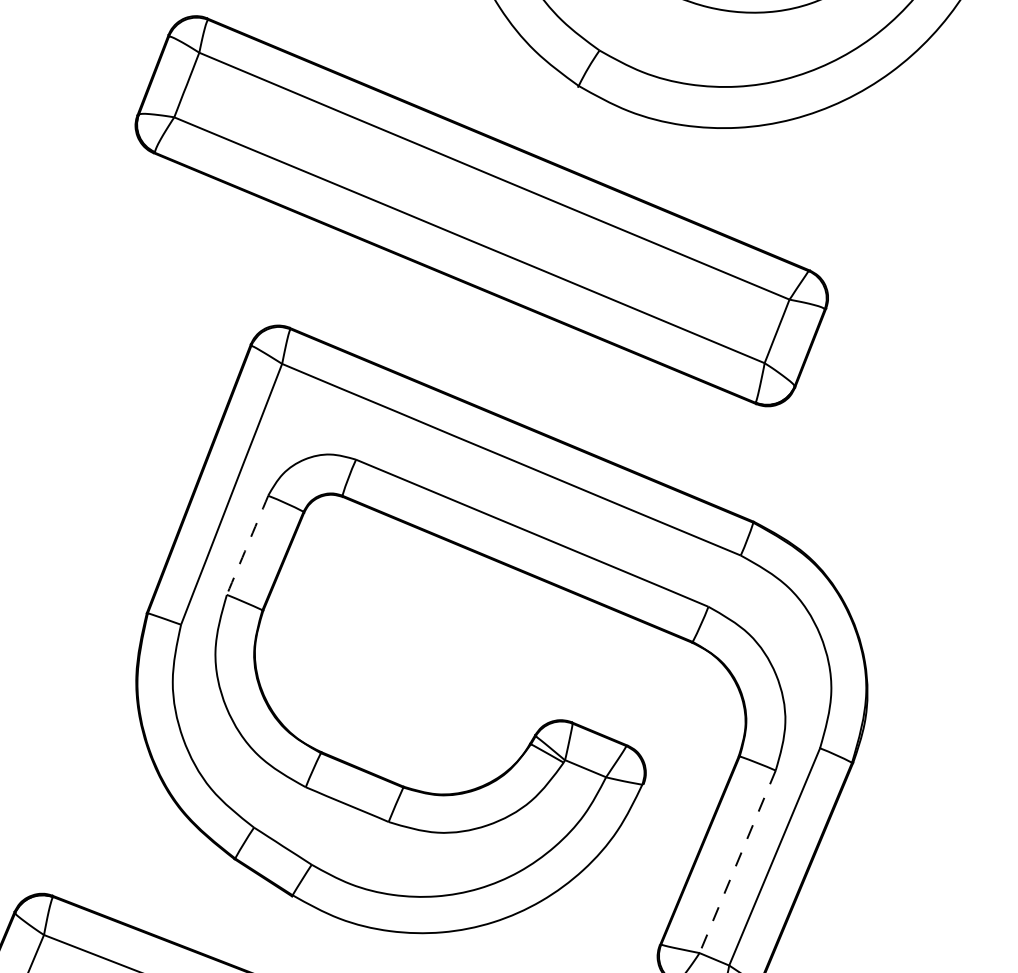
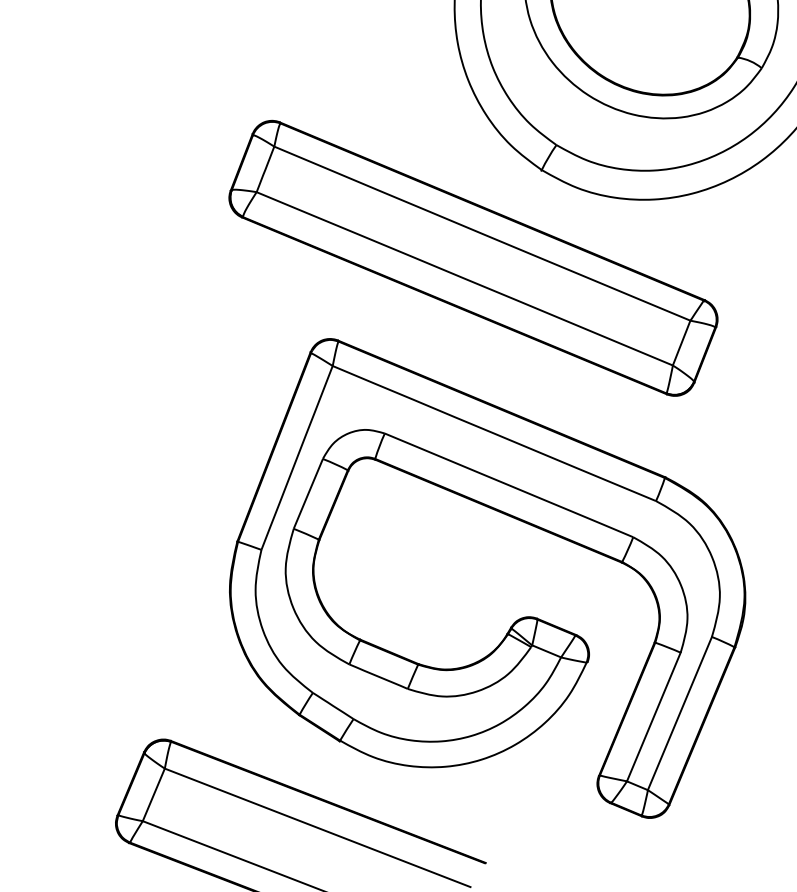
arc: (247, 544) -> (308, 493), dashed -> solid
line: (737, 862) -> (653, 717), dashed -> solid

